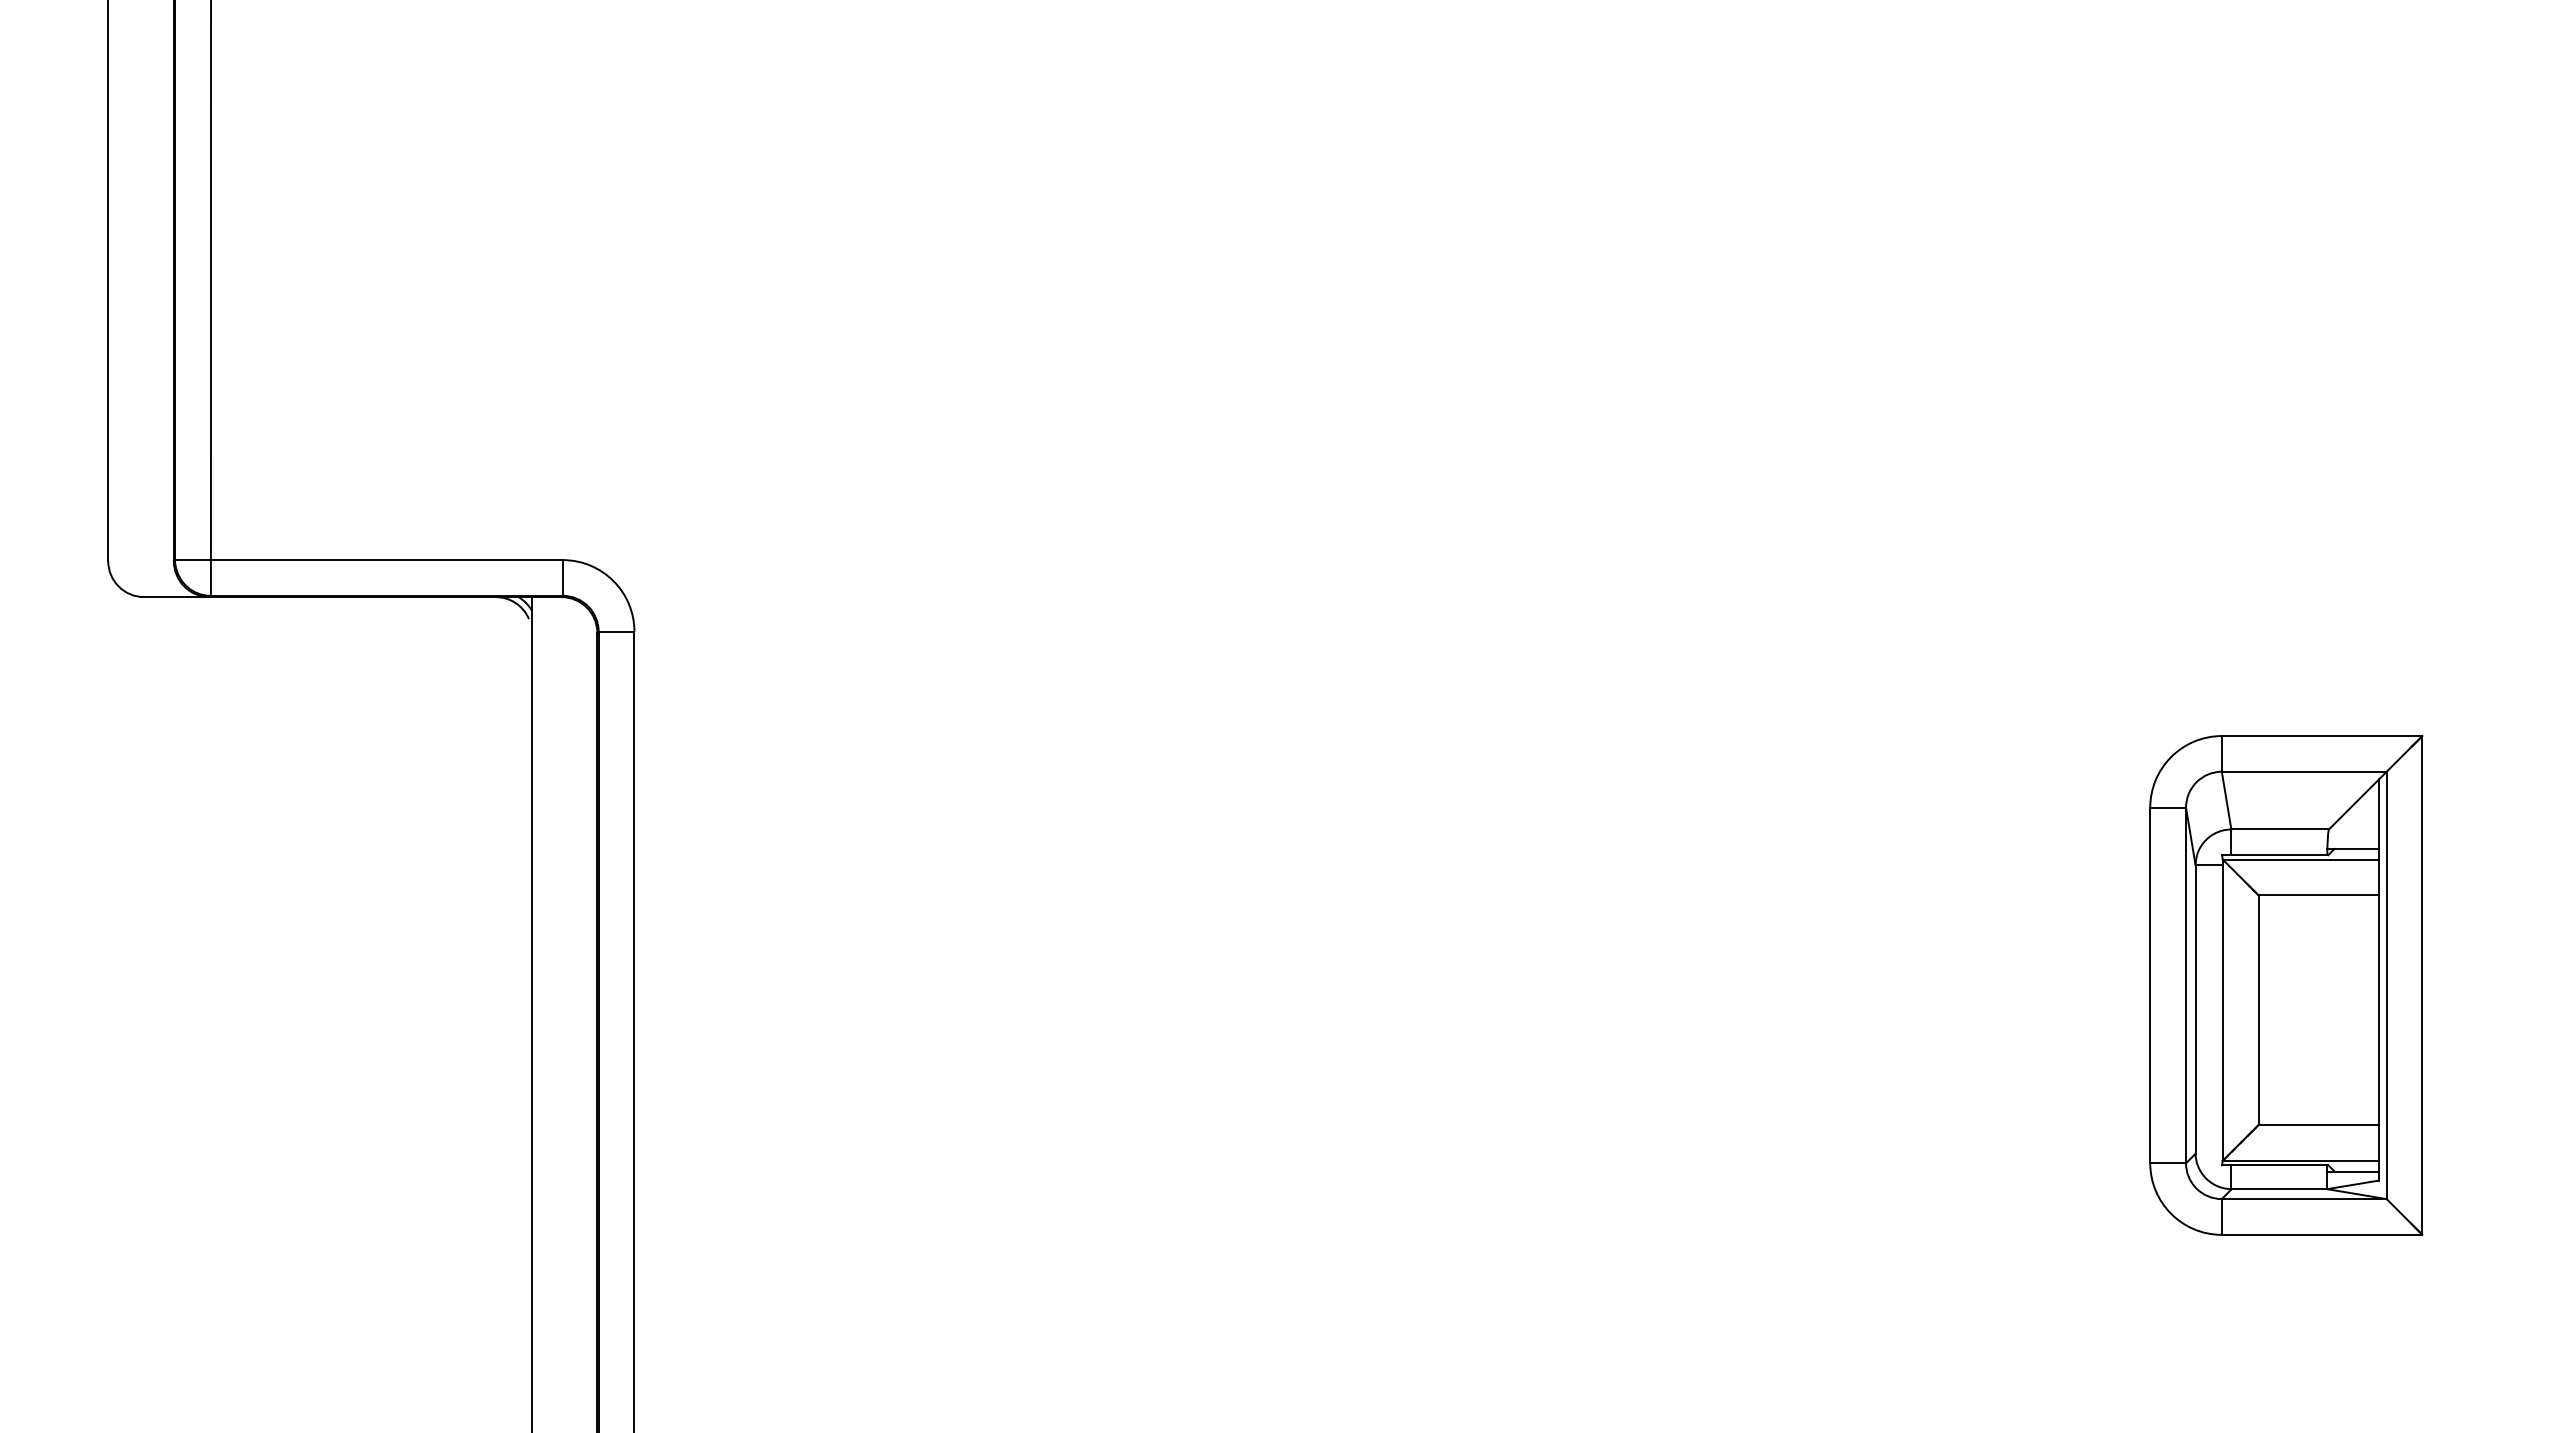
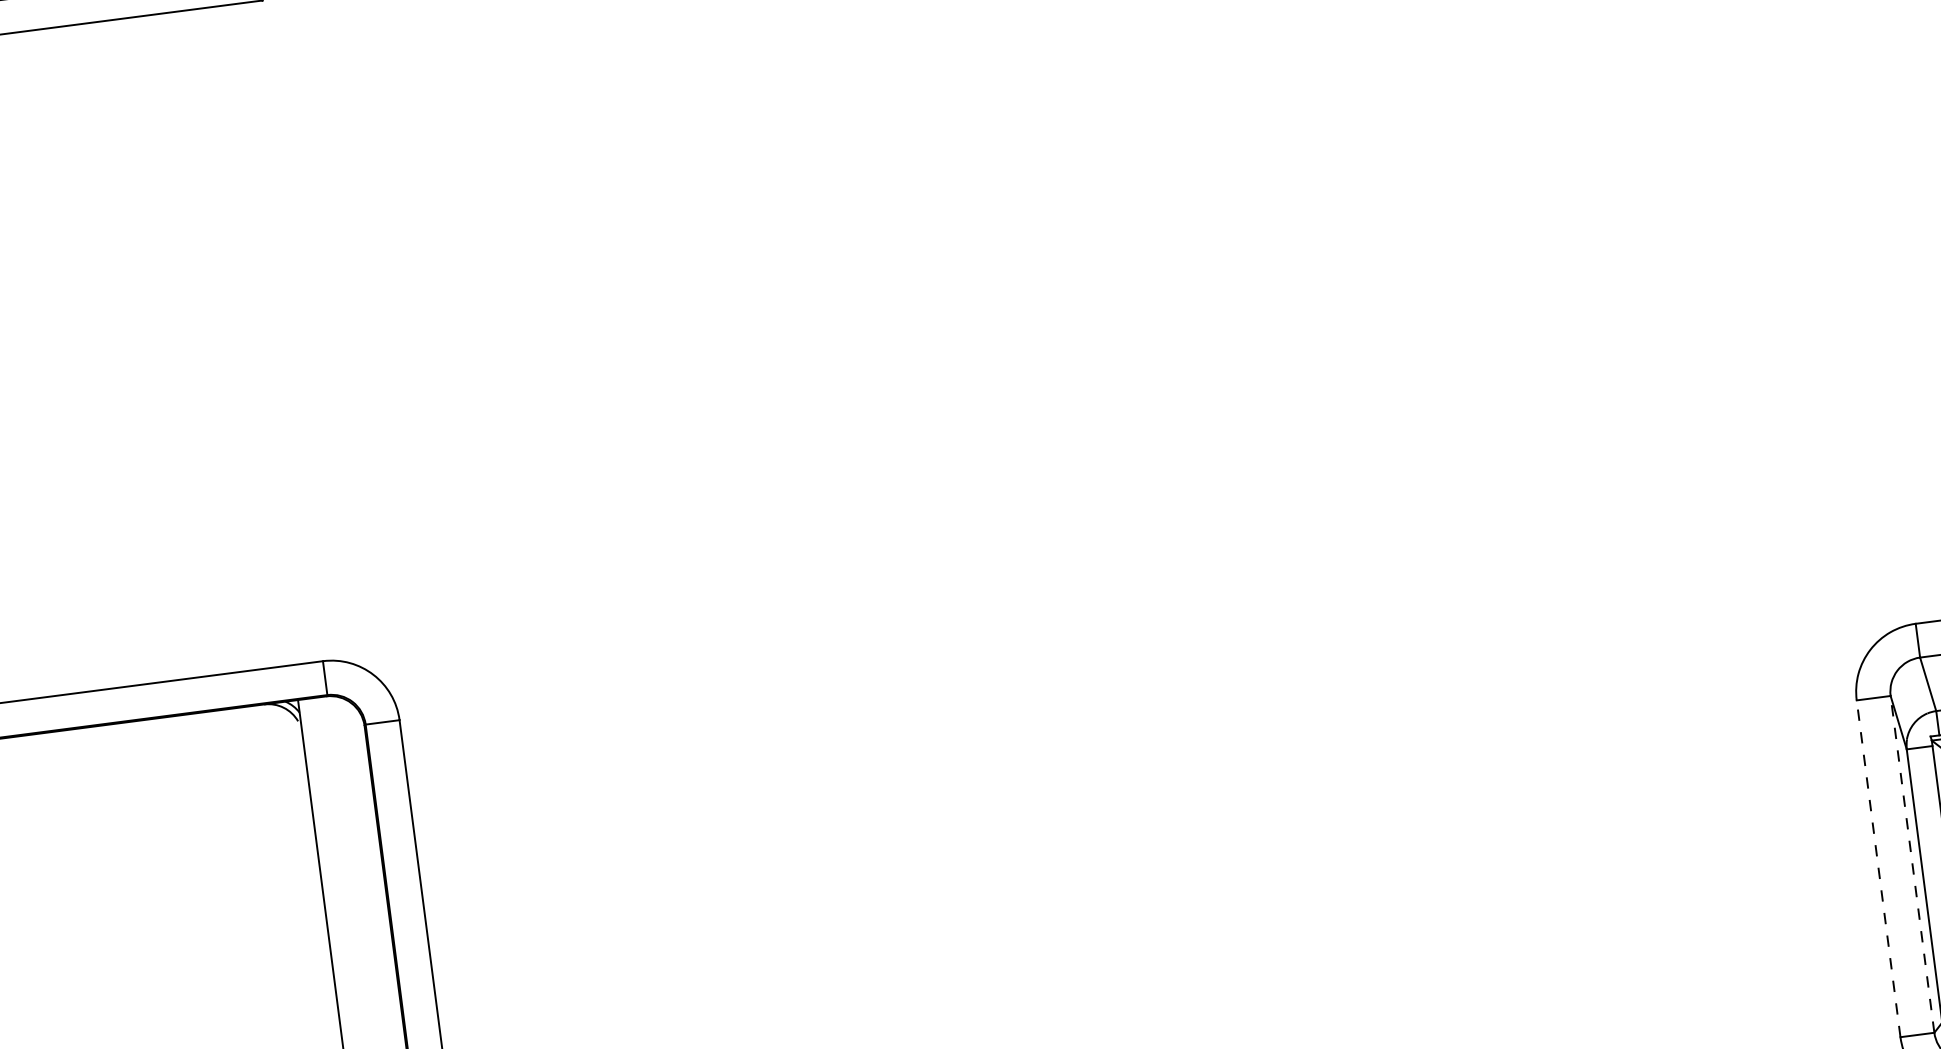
line: (2150, 985) -> (1878, 868), solid -> dashed
line: (2186, 985) -> (1912, 864), solid -> dashed

